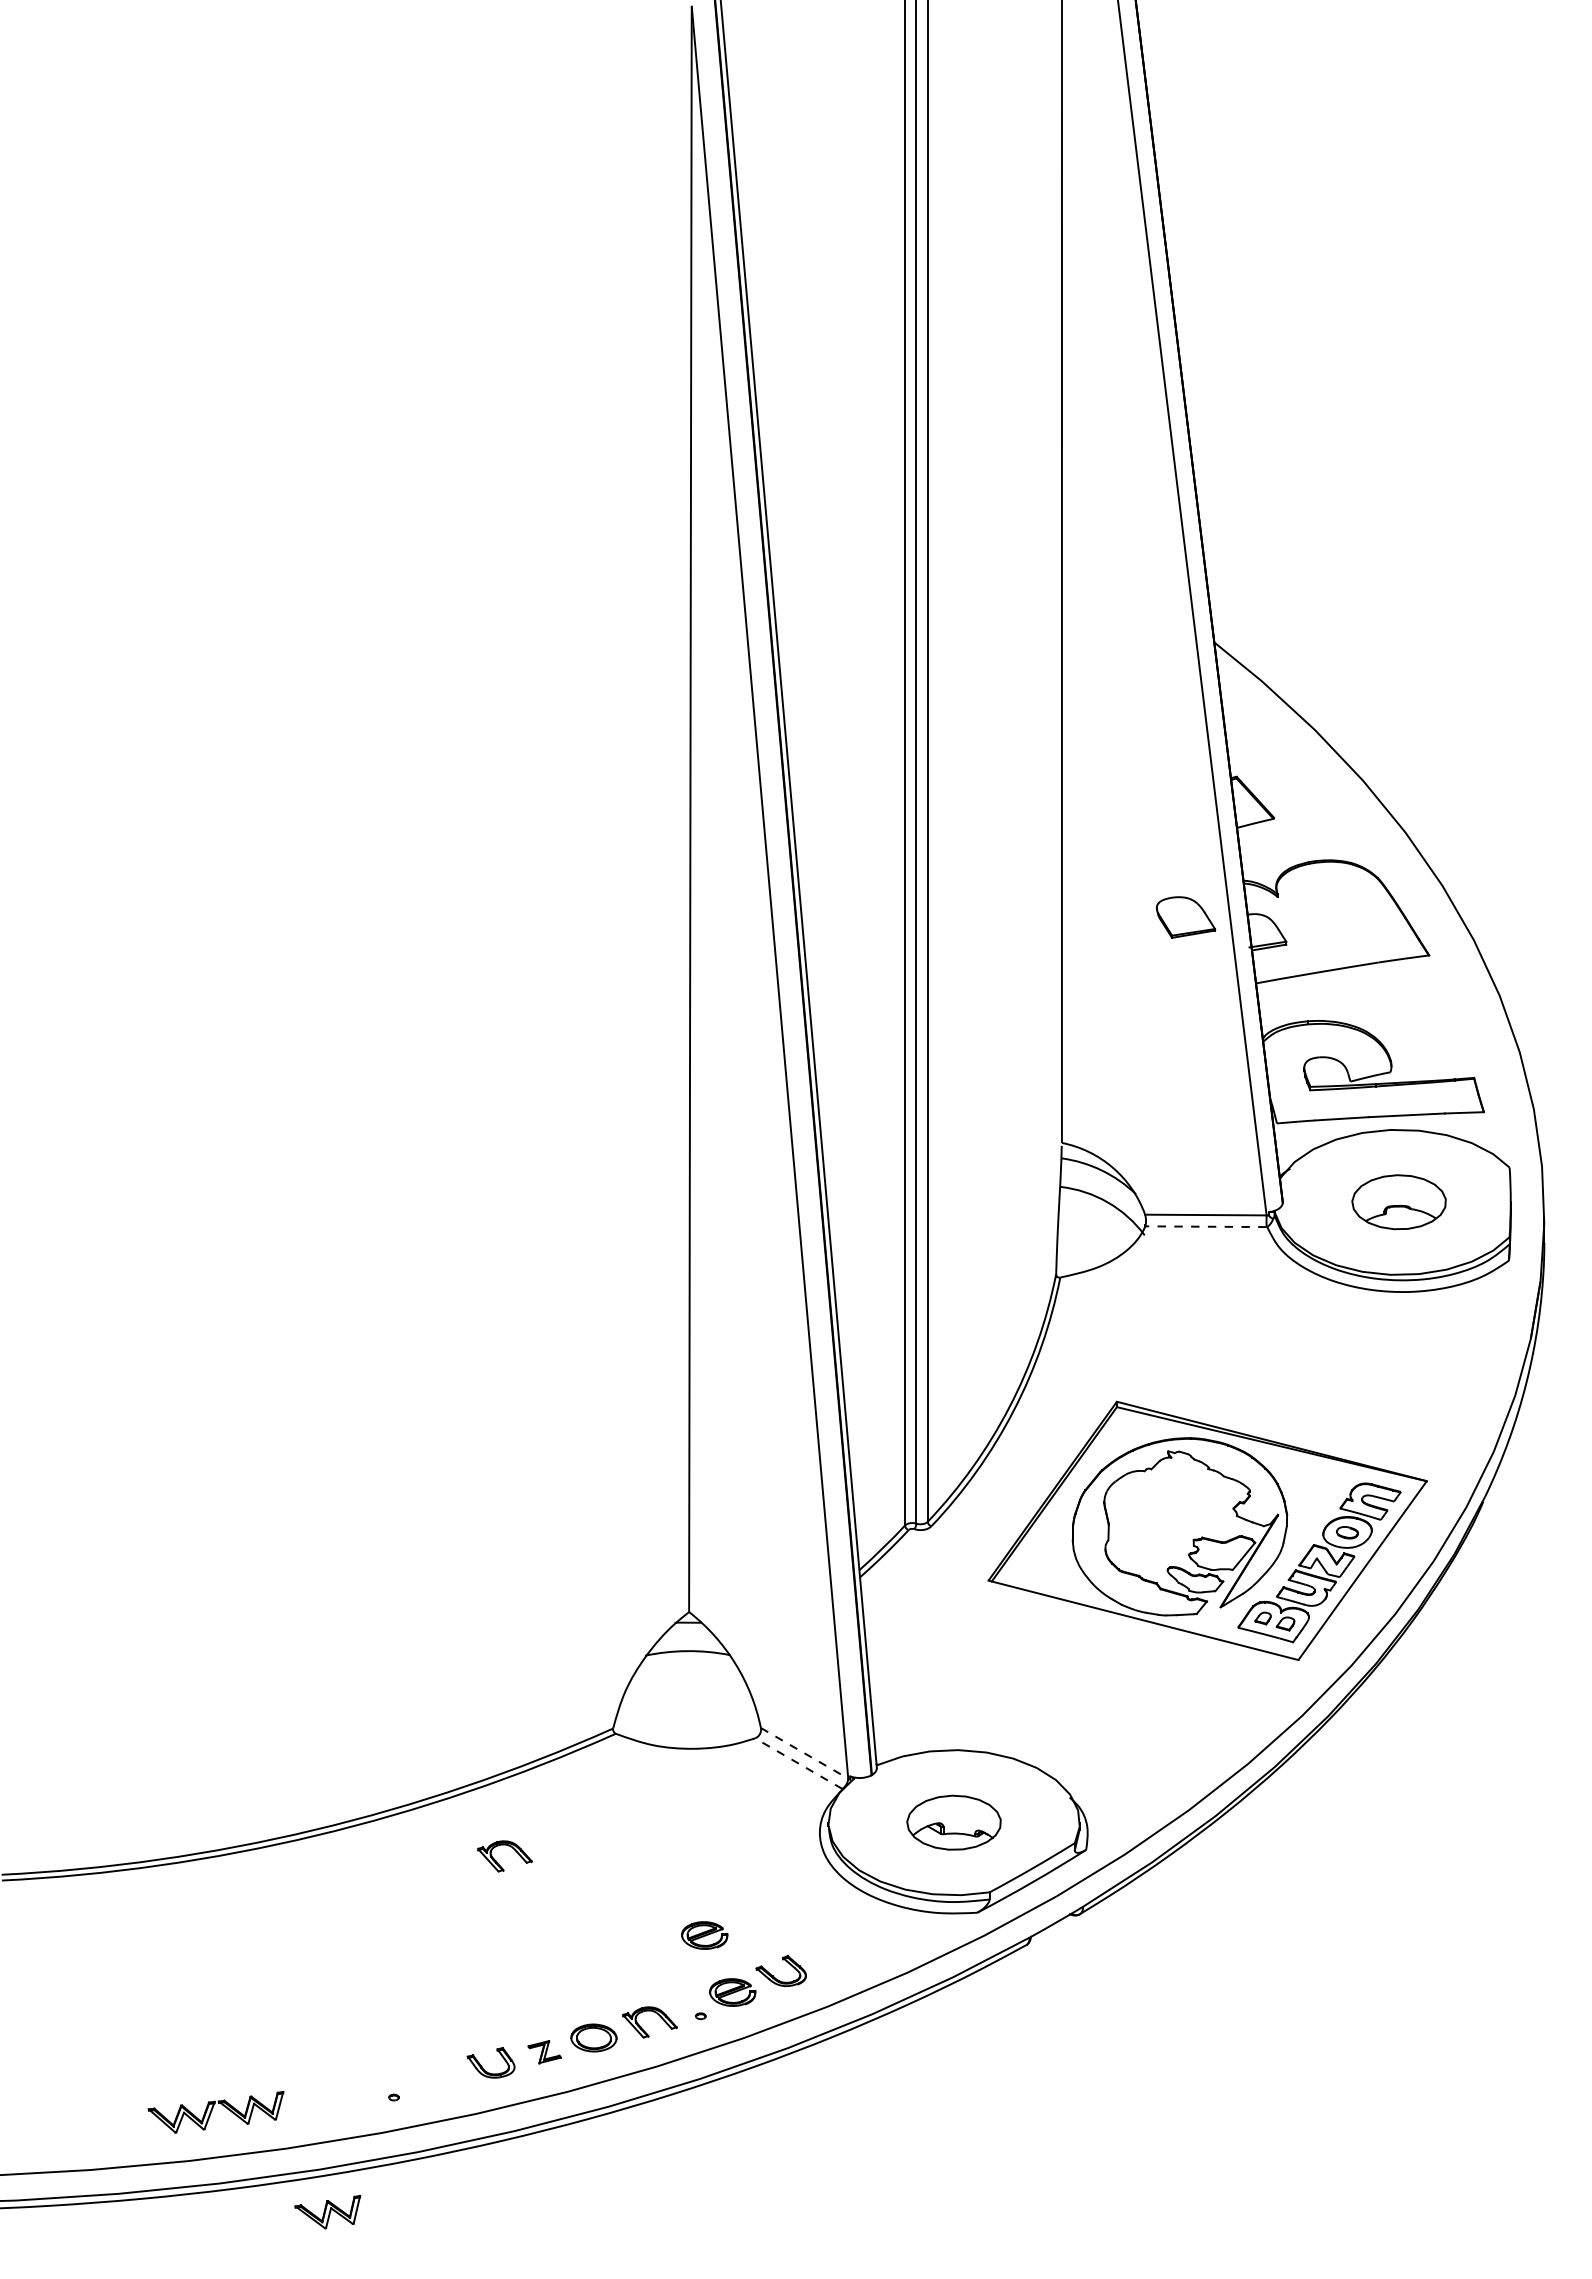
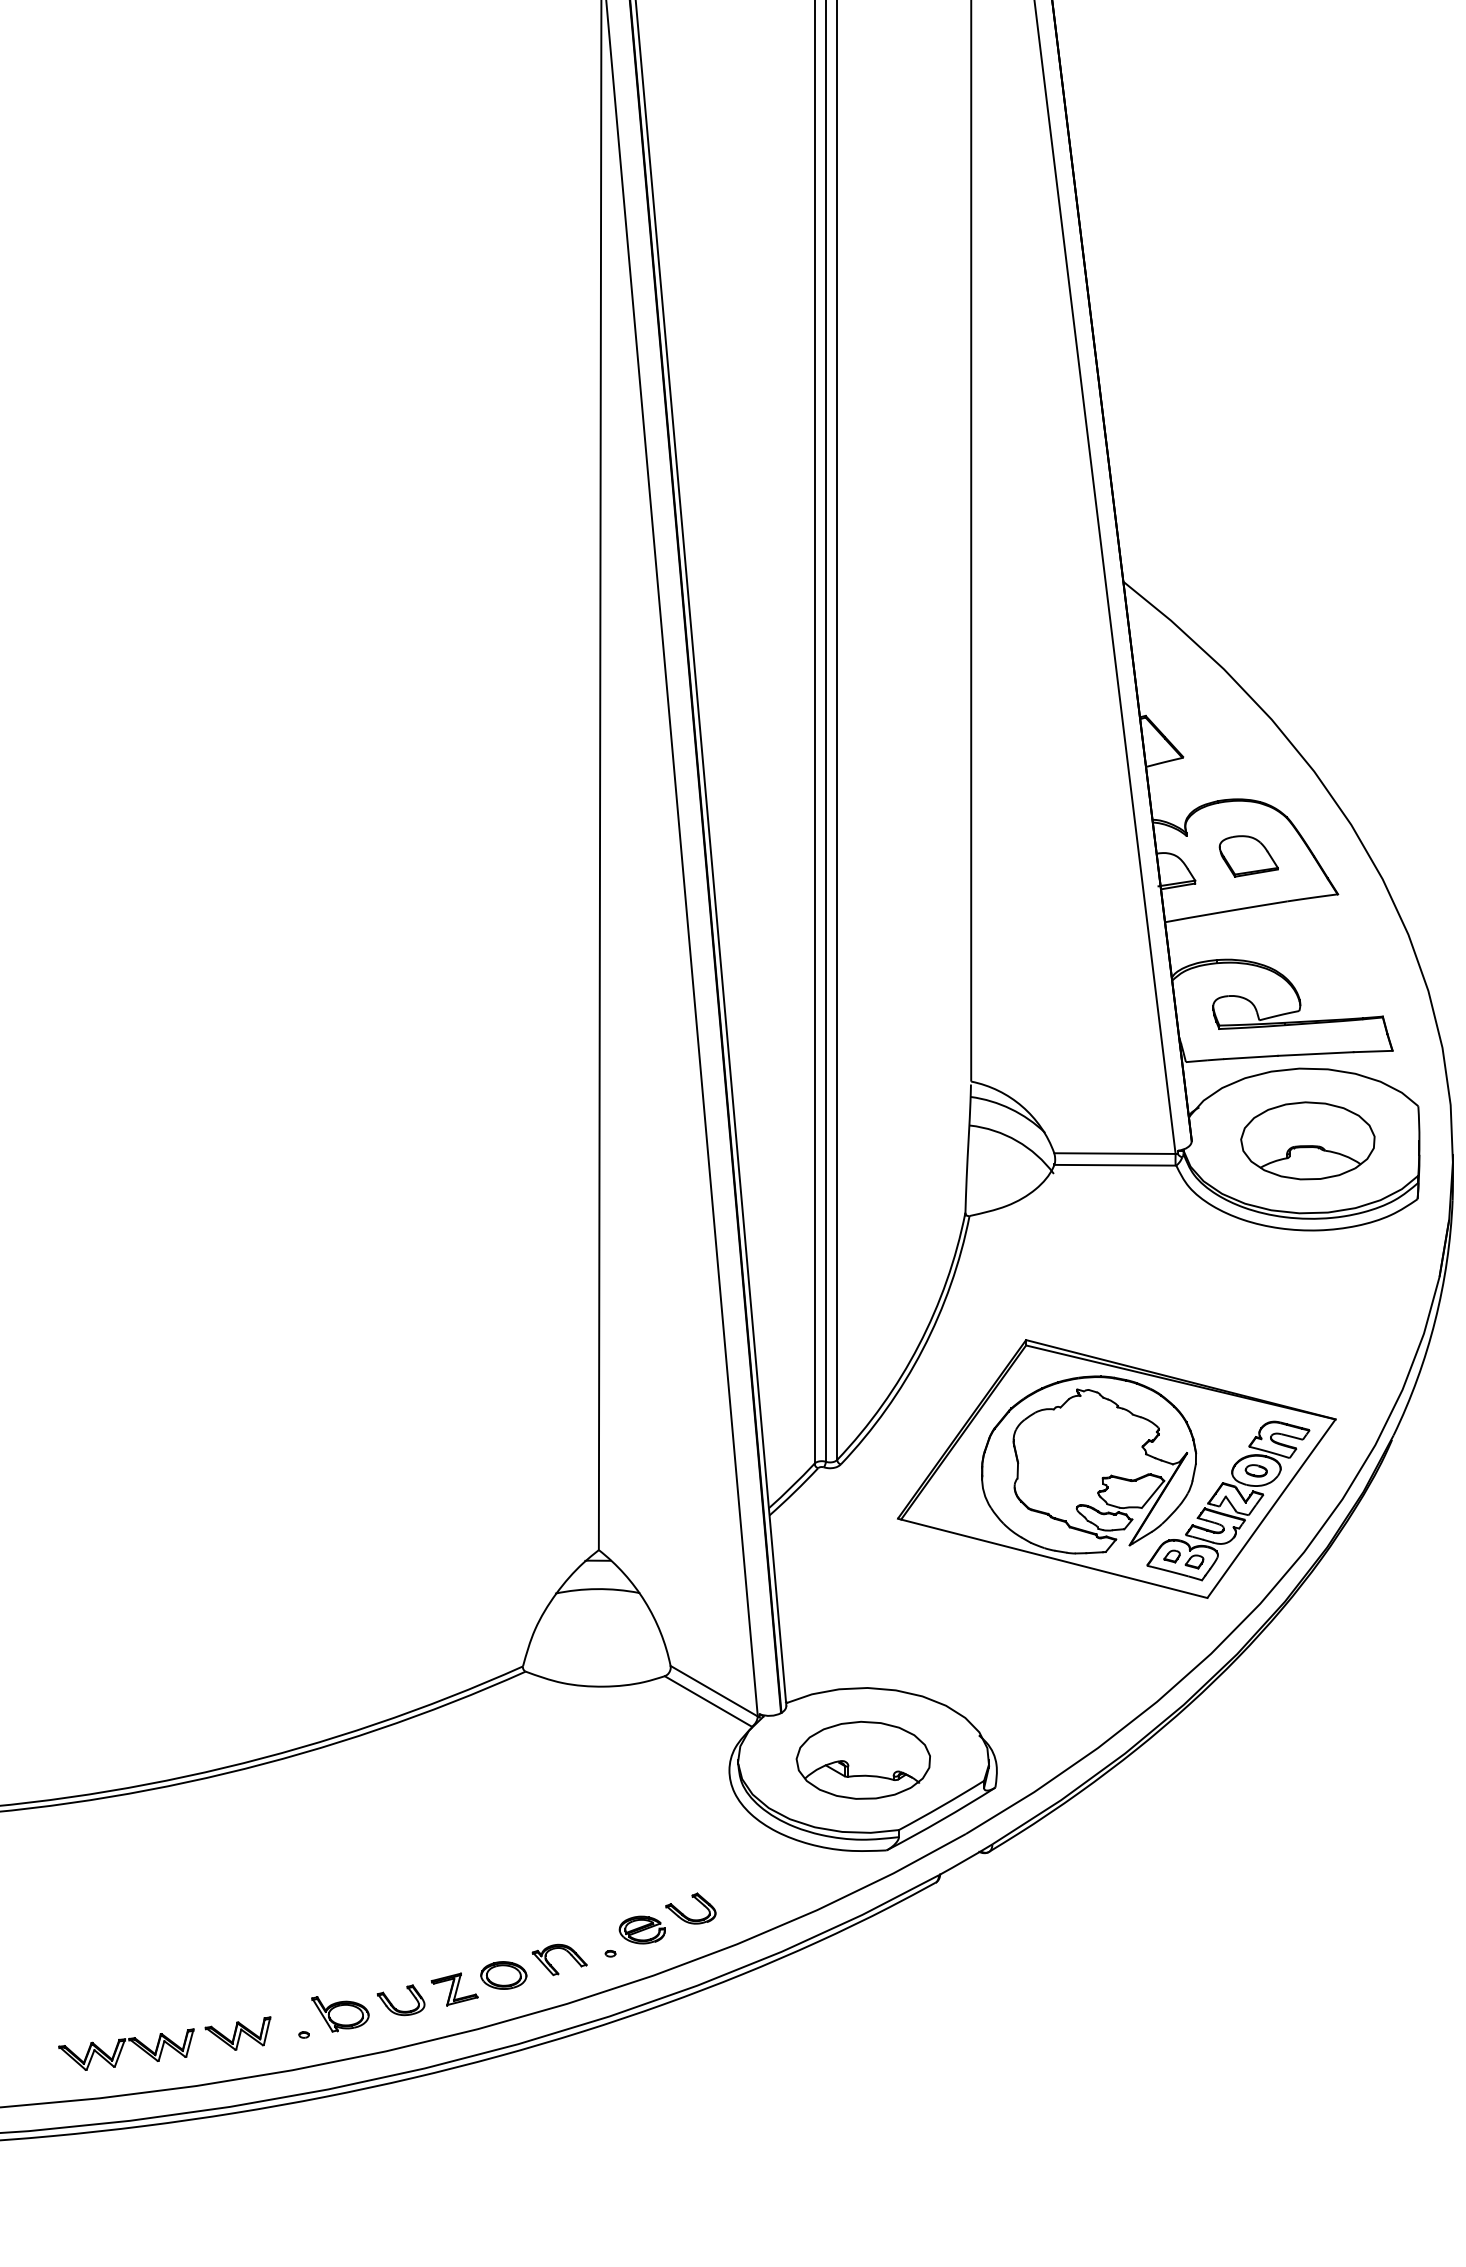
part: (1185, 917) -> (1248, 856), moved
part: (1398, 1201) -> (1307, 1140), size x1.43
line: (1205, 1226) -> (1114, 1165), dashed -> solid
line: (805, 1753) -> (715, 1691), dashed -> solid
line: (798, 1763) -> (708, 1701), dashed -> solid
part: (953, 1822) -> (862, 1760), size x1.43
part: (496, 1860) -> (406, 1798), removed
part: (704, 1935) -> (614, 1873), removed
part: (544, 2052) -> (454, 1989), size x1.43
part: (430, 2076) -> (340, 2013), added
part: (327, 2212) -> (237, 2033), moved

